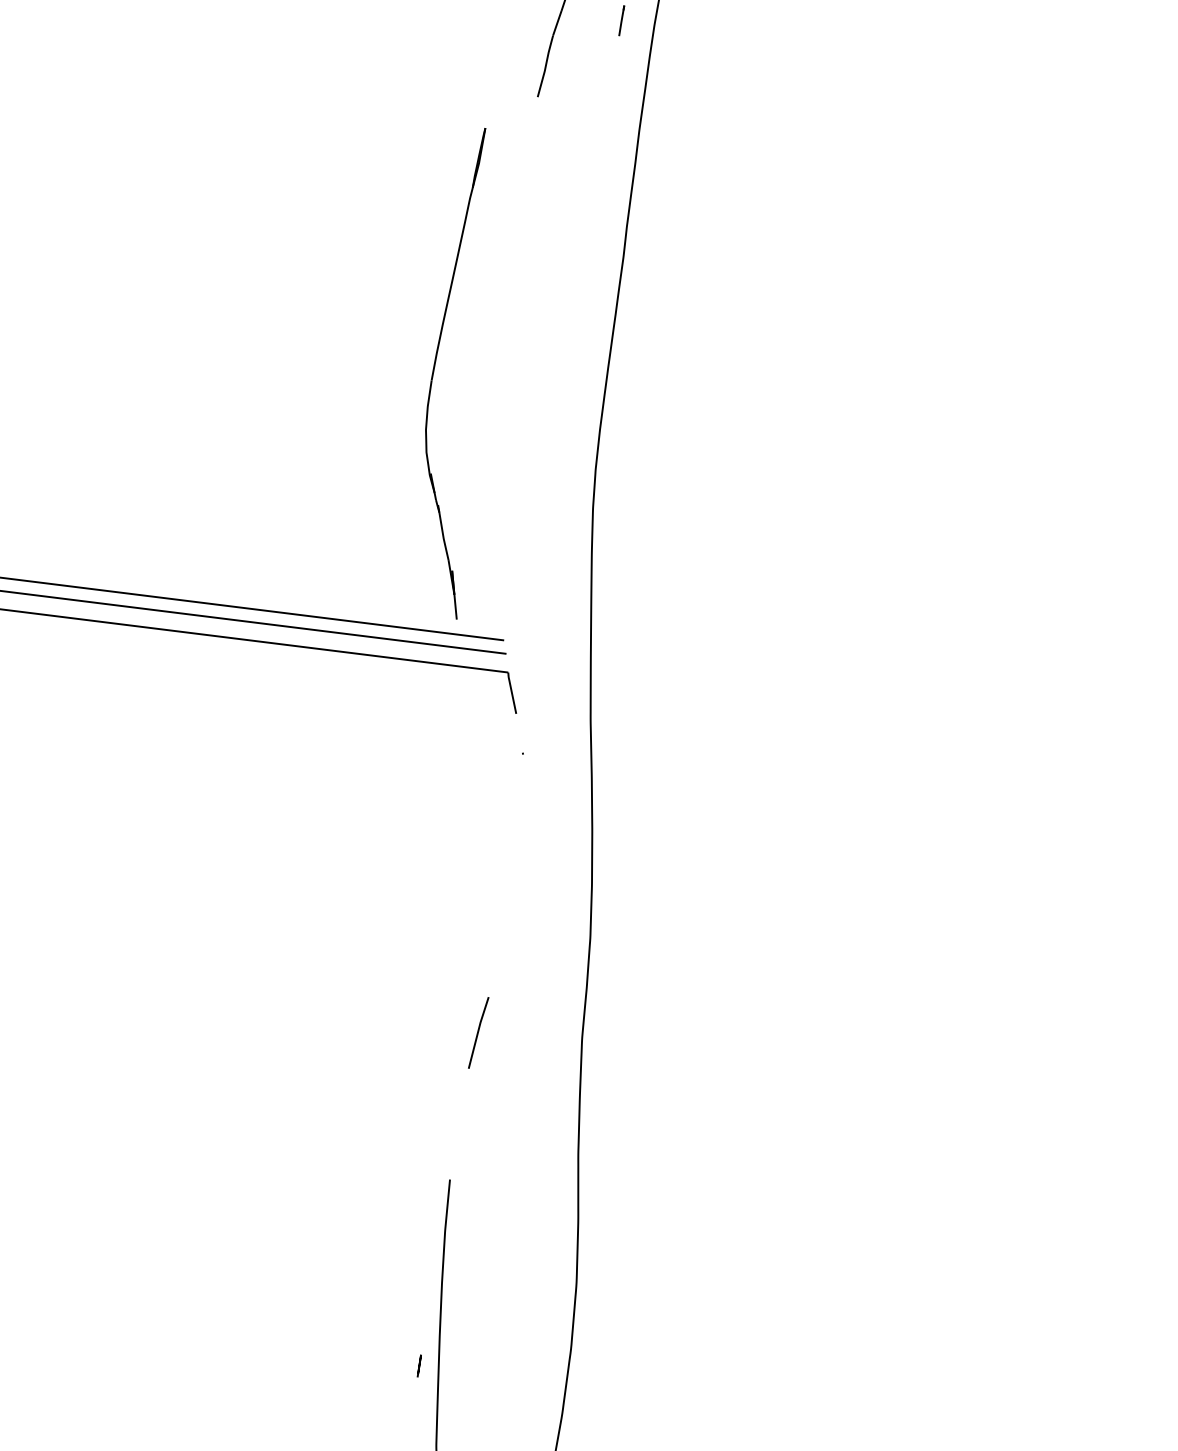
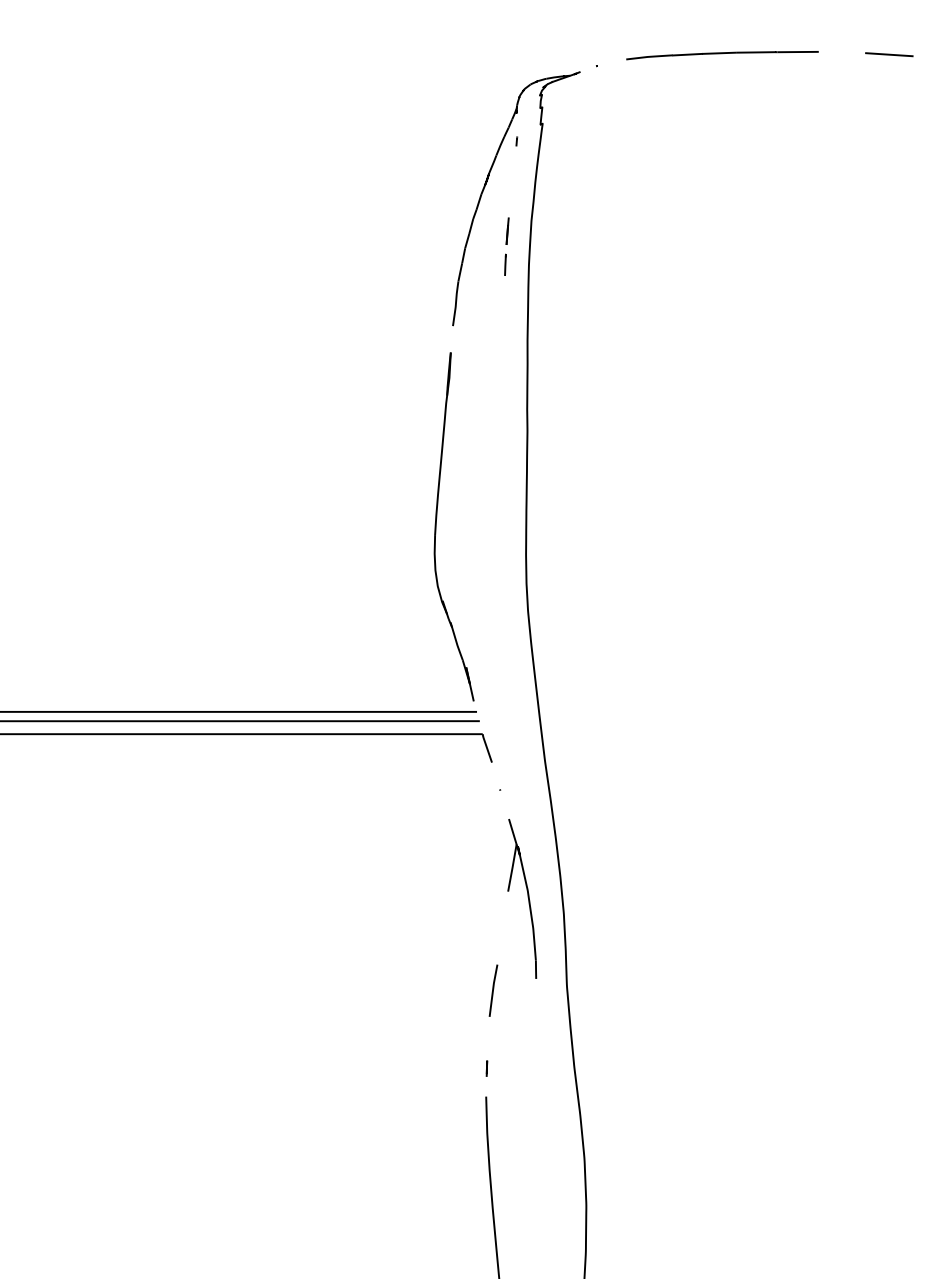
part: (435, 368) -> (436, 526), moved
part: (535, 909) -> (522, 898), added
line: (418, 1365) -> (486, 1068), moved

